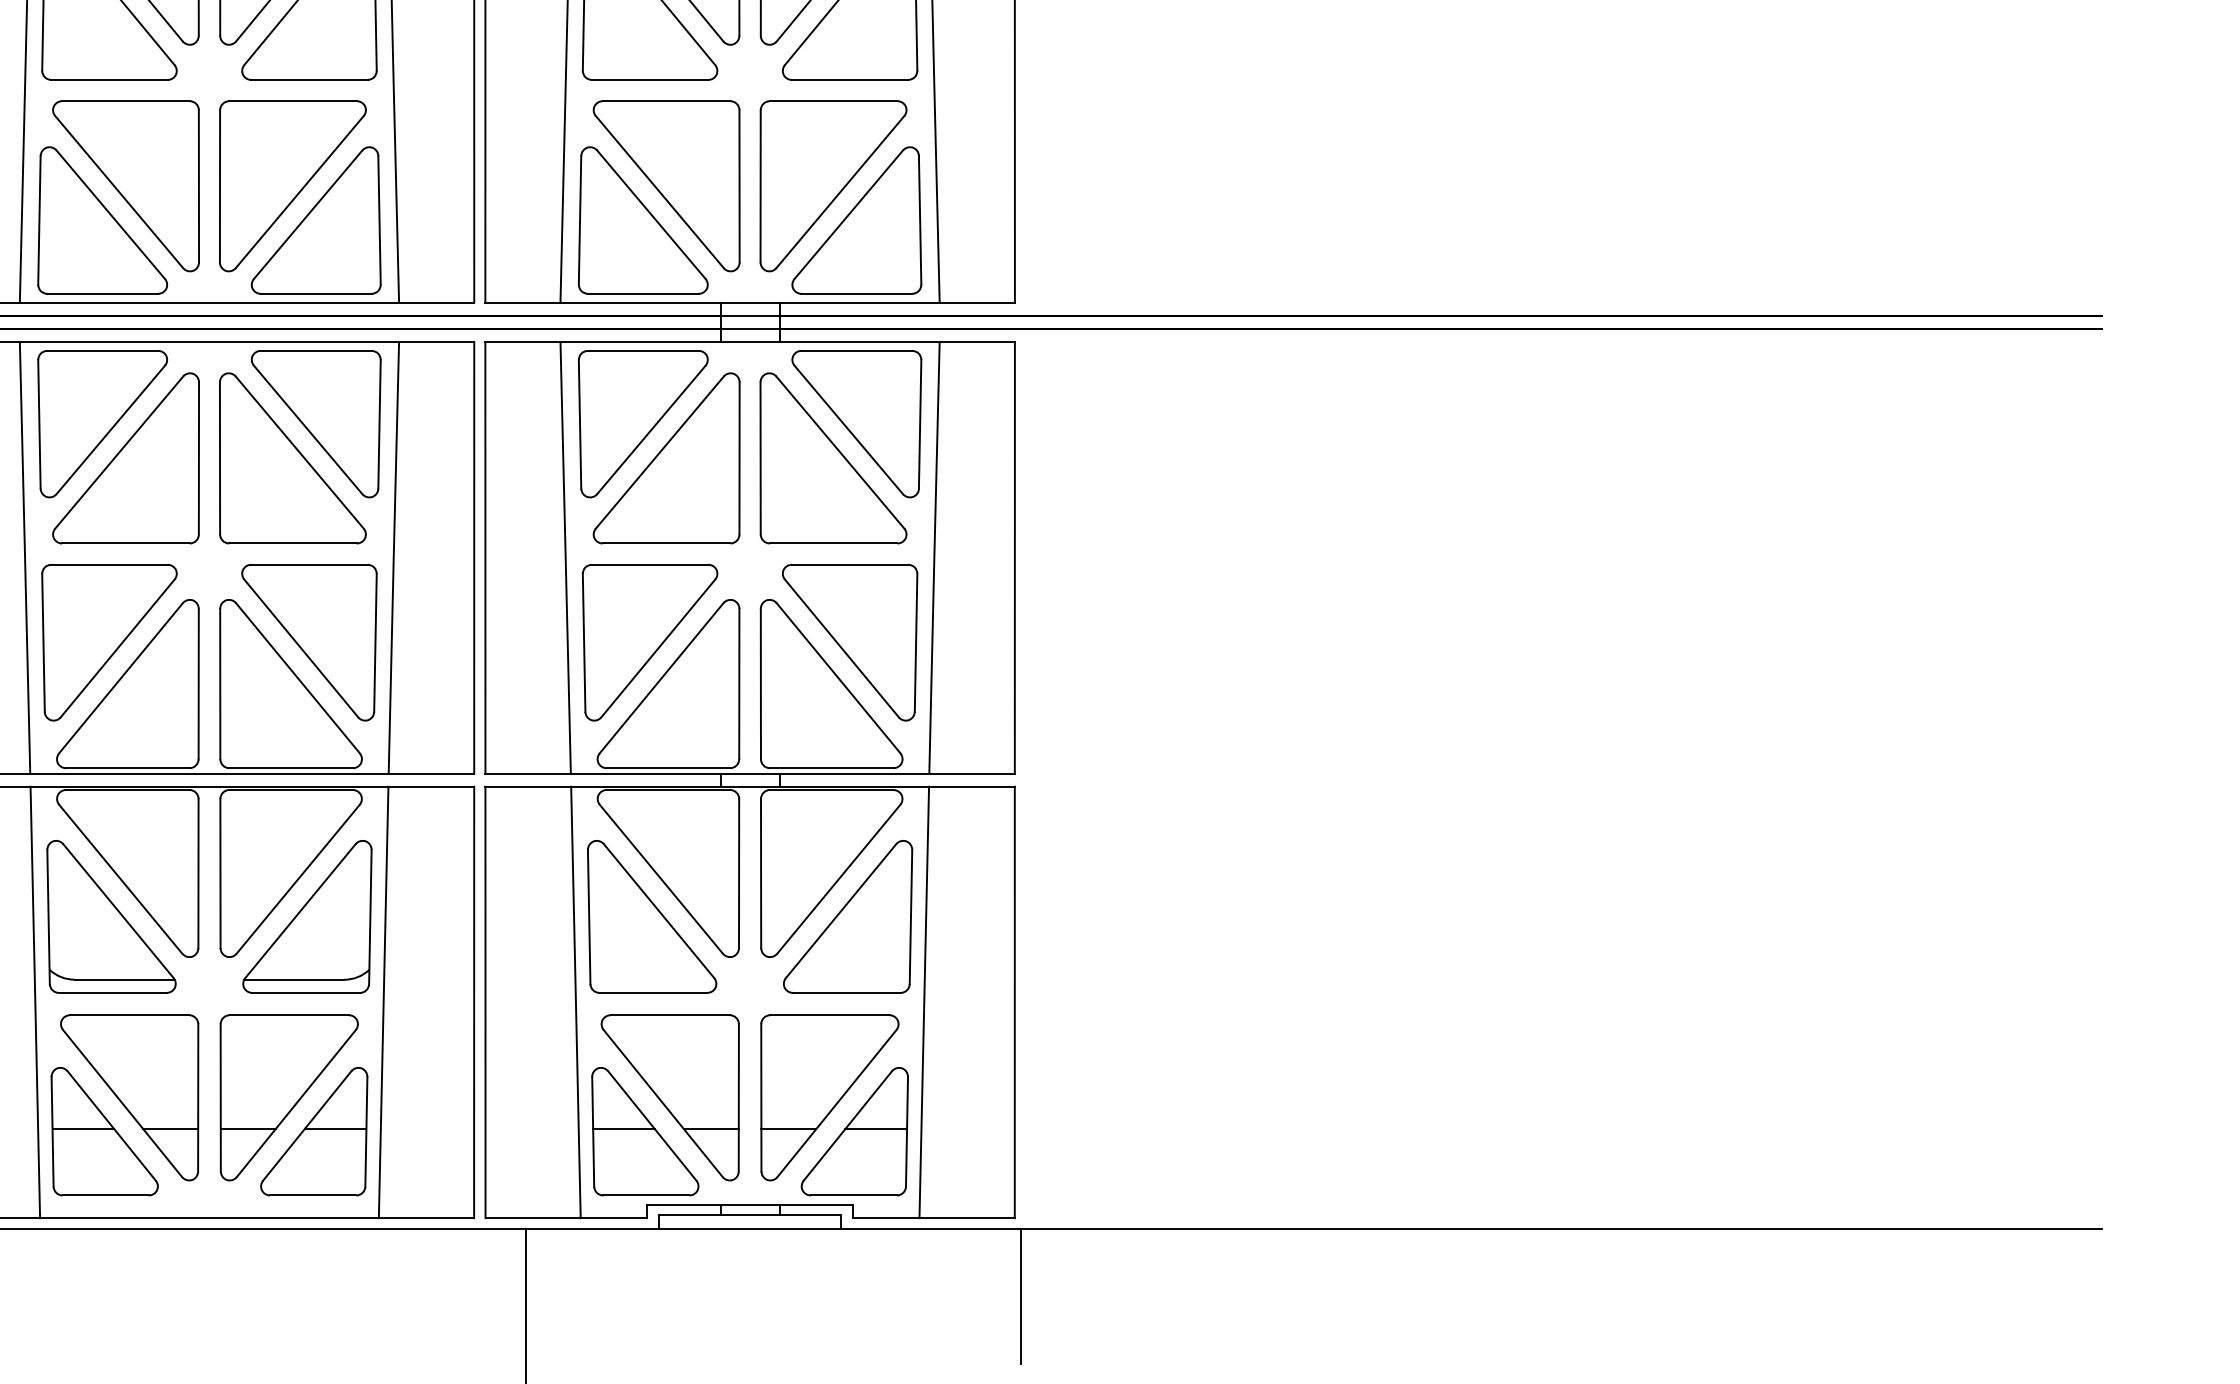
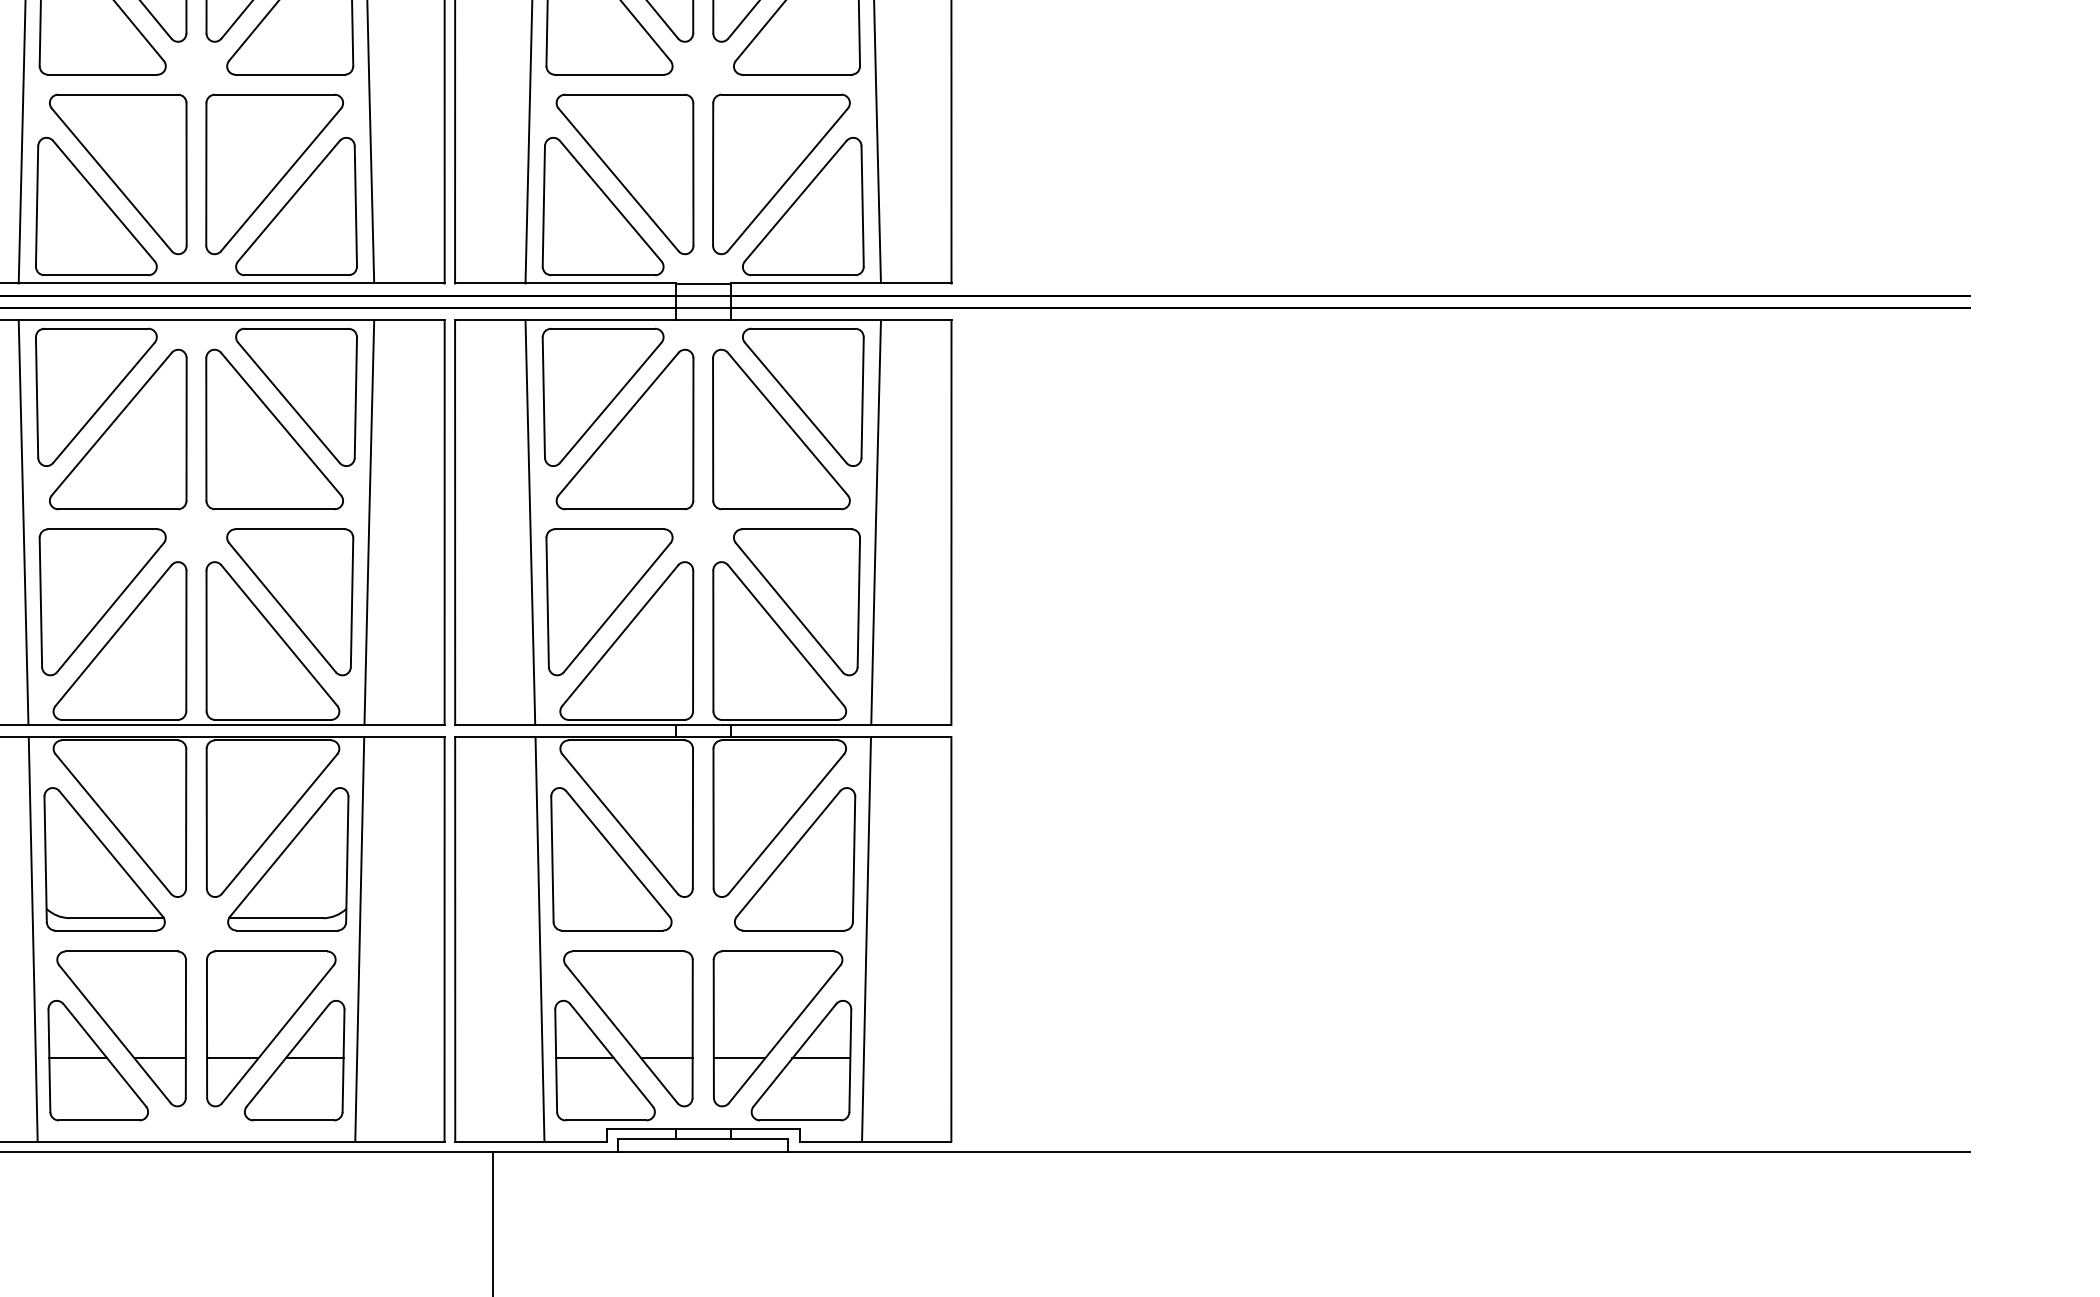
line: (1020, 1297) -> (956, 1216), removed

